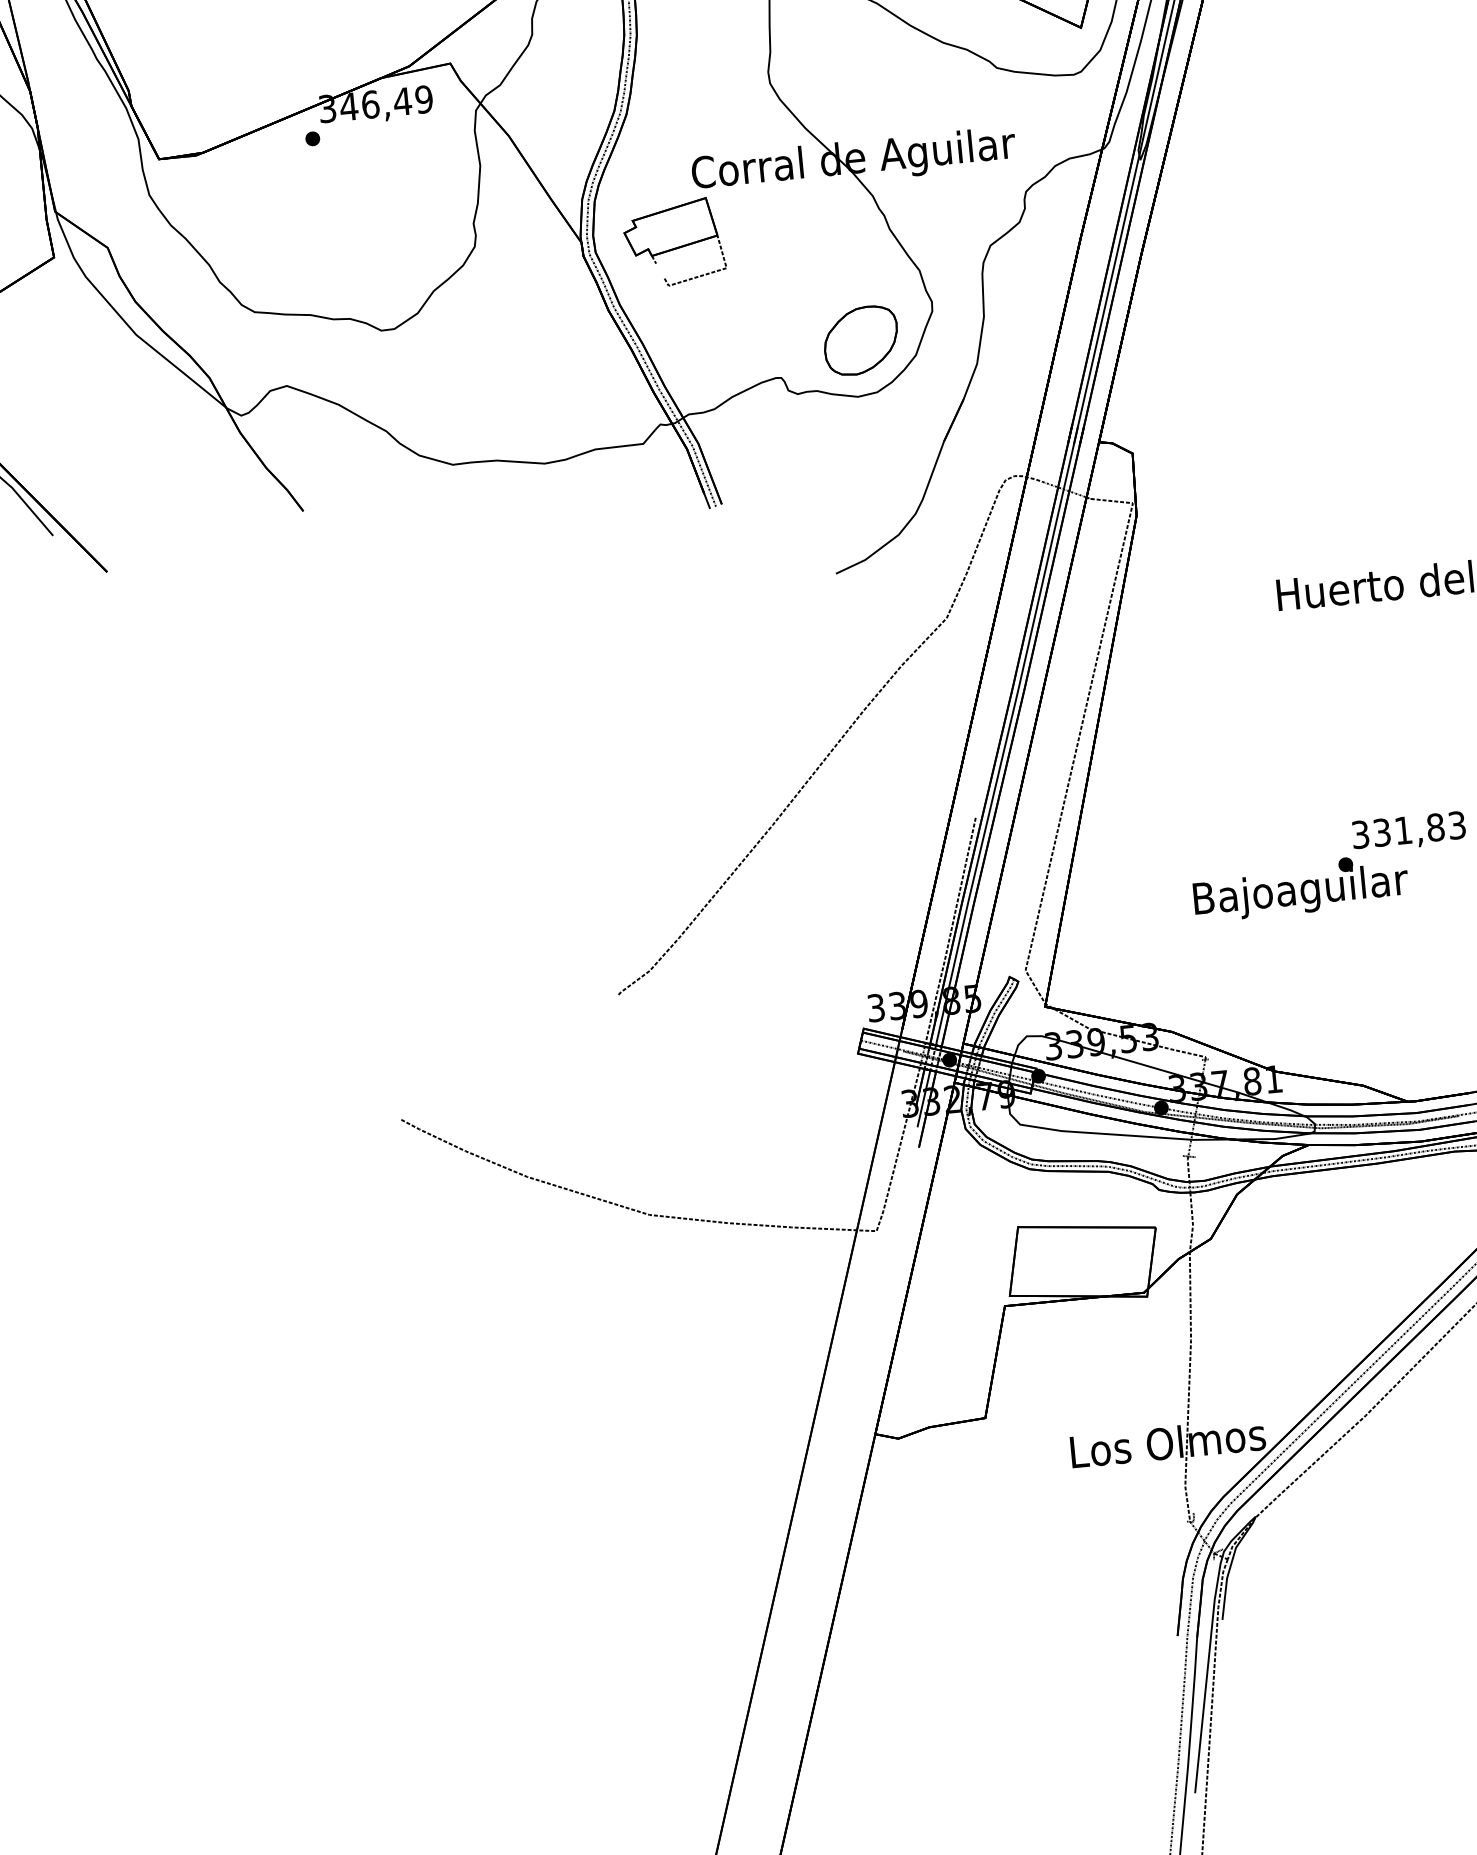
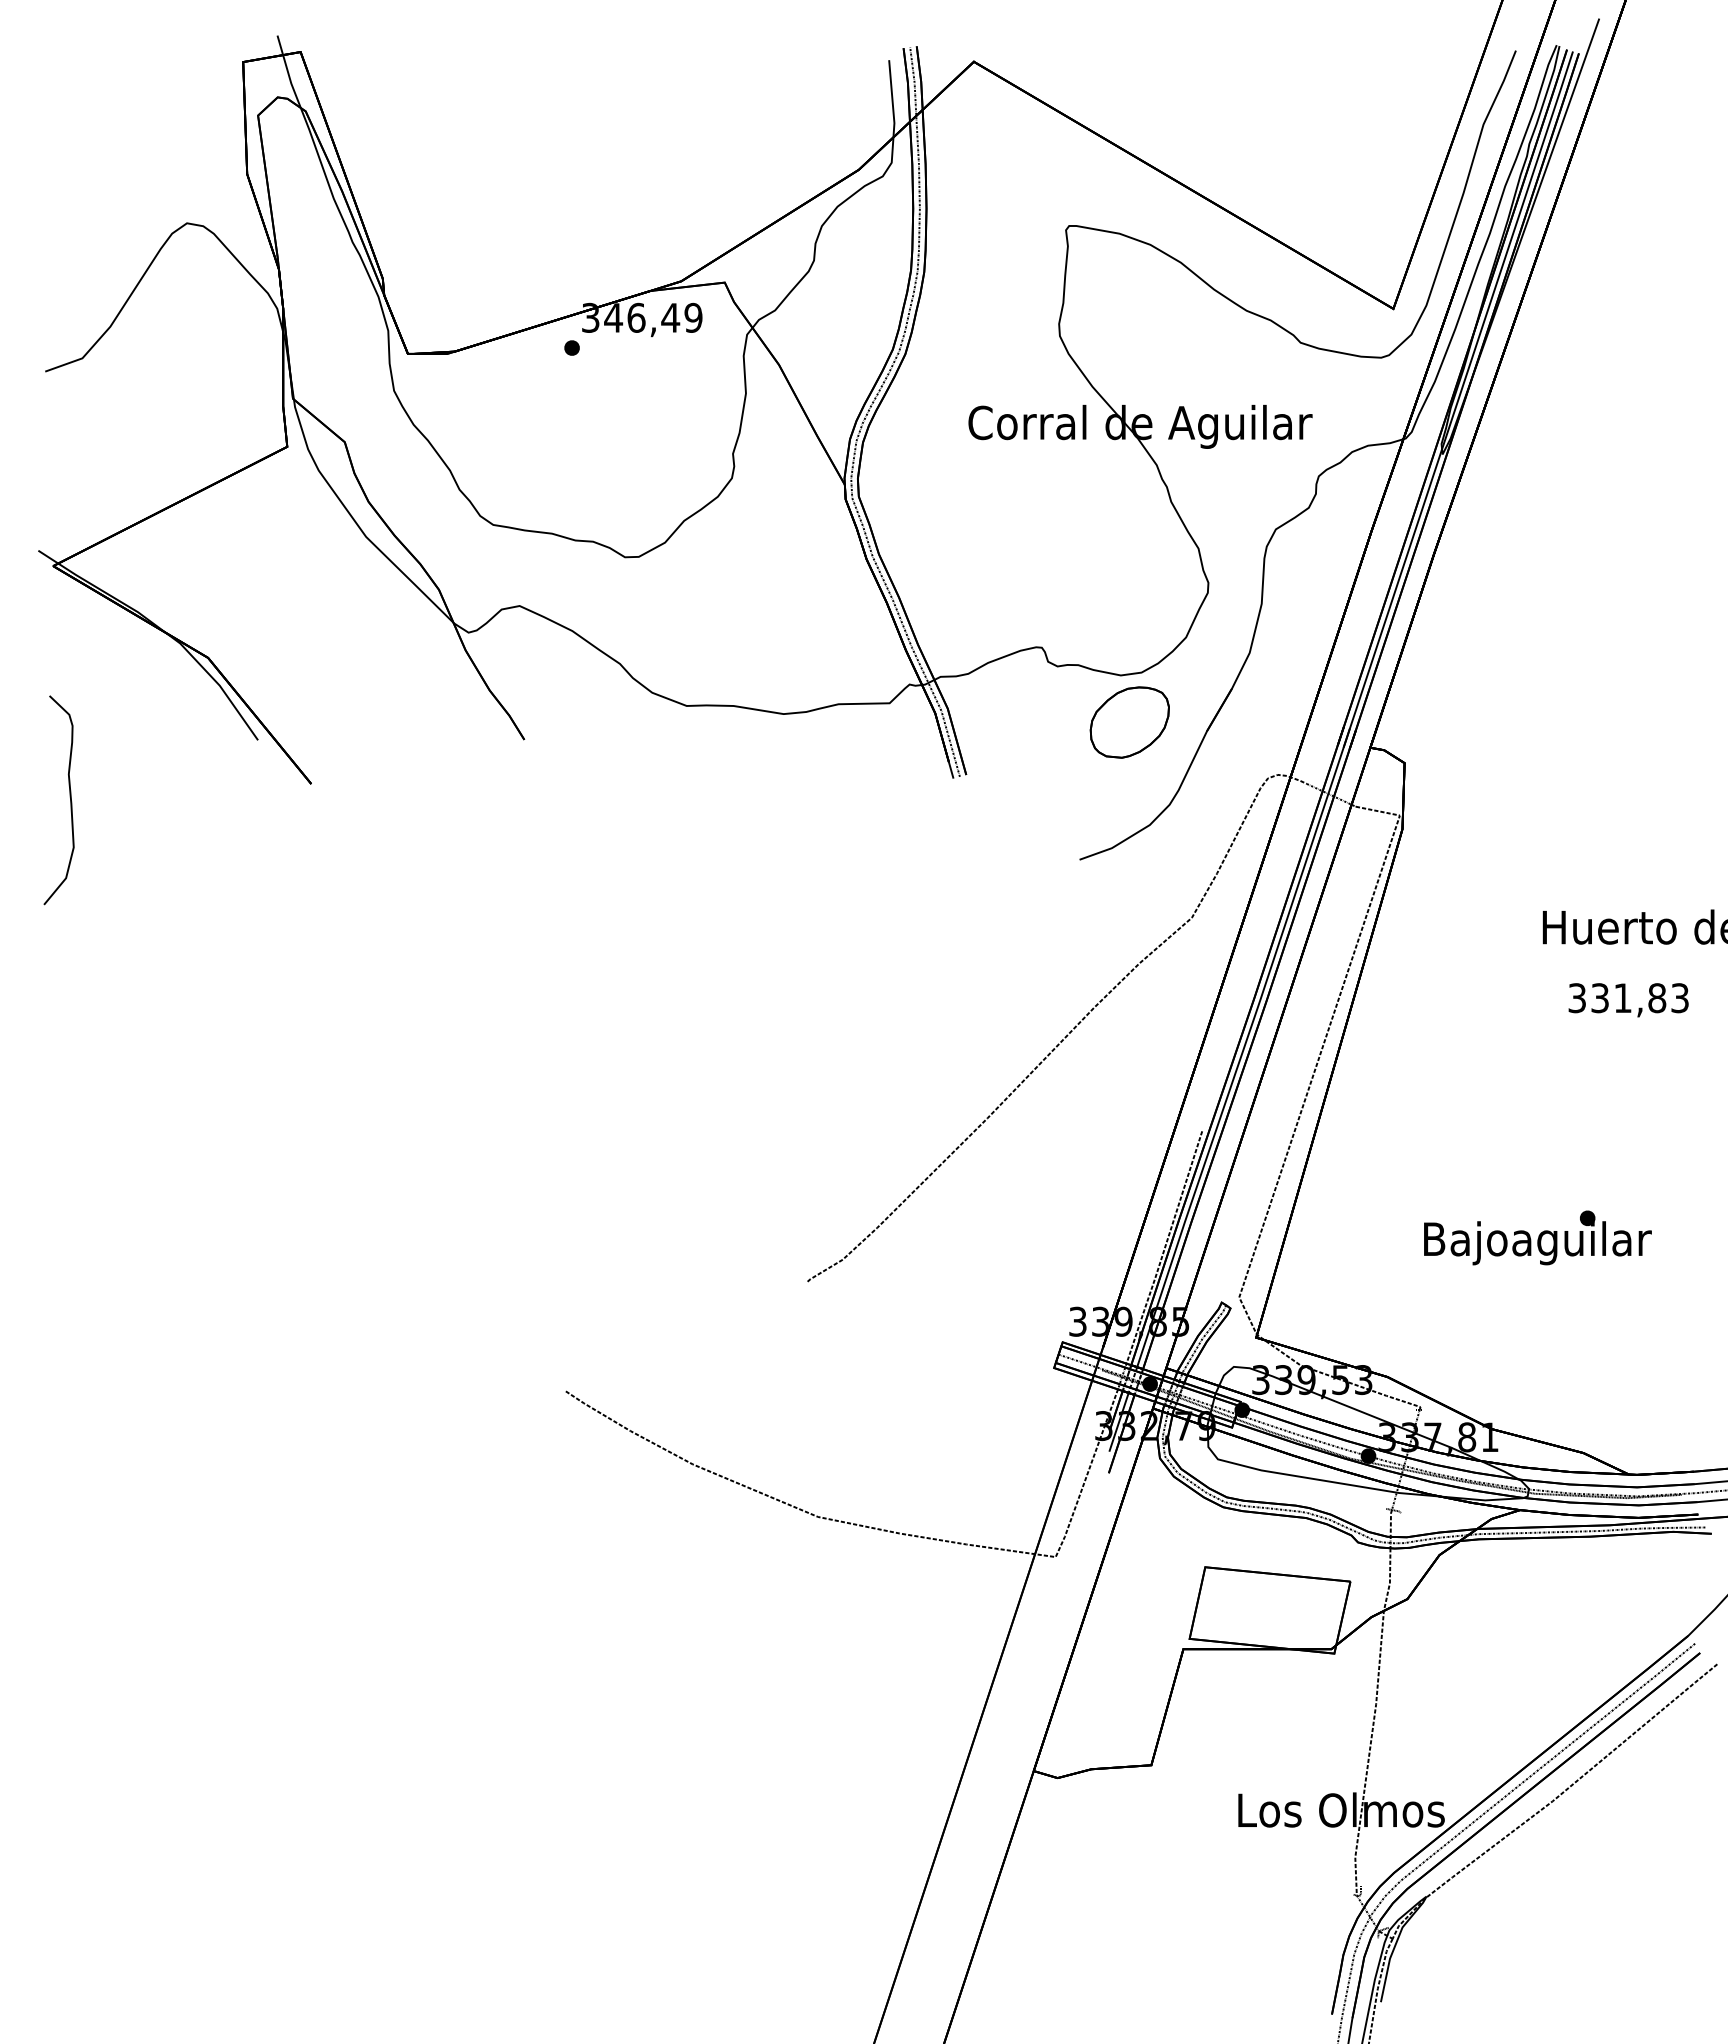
part: (674, 242) -> (942, 494), removed
part: (860, 340) -> (1129, 722), moved
text: (1408, 832) -> (1628, 1000), moved

